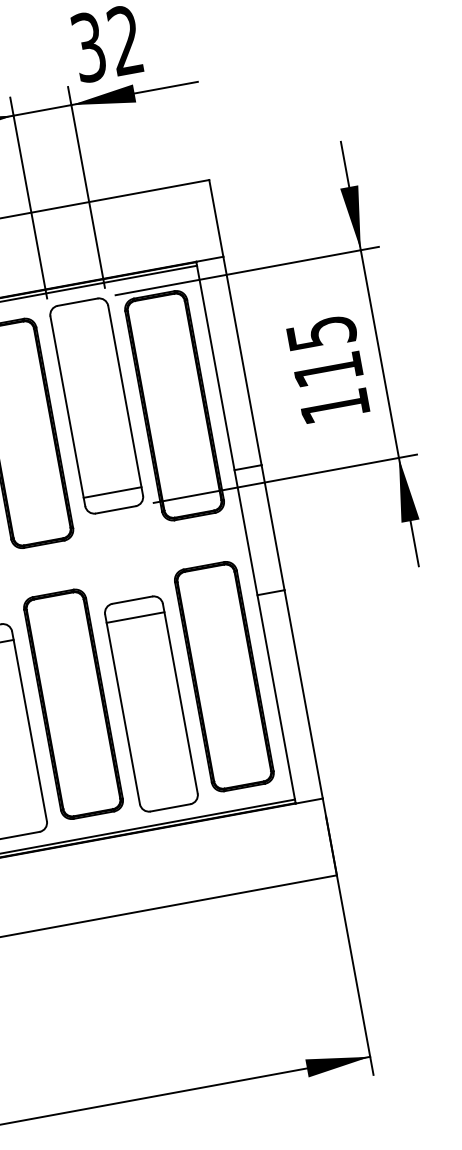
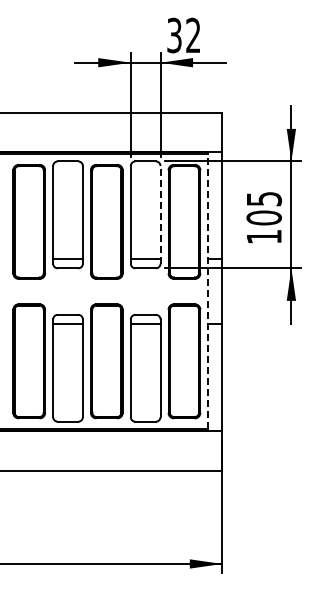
text: (326, 369) -> (263, 217), 115 -> 105
line: (125, 399) -> (160, 214), solid -> dashed
line: (246, 532) -> (208, 291), solid -> dashed

